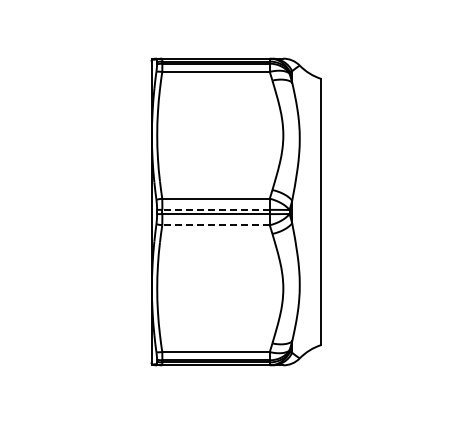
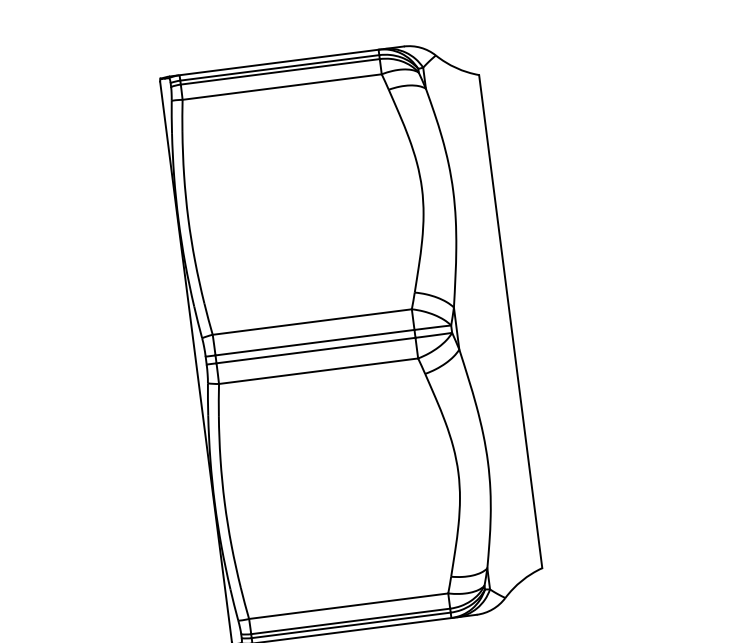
line: (216, 209) -> (315, 341), dashed -> solid
line: (216, 225) -> (319, 371), dashed -> solid

